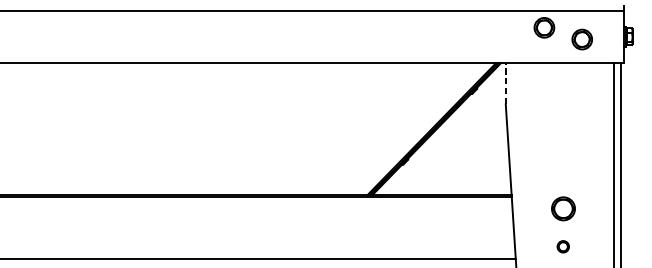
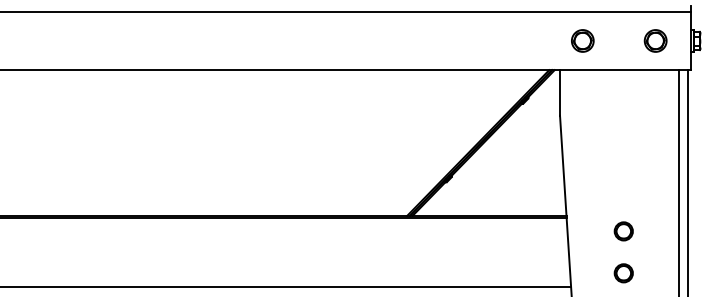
part: (544, 27) -> (582, 40), moved
part: (582, 39) -> (655, 40), moved
line: (506, 83) -> (560, 92), dashed -> solid
part: (563, 208) -> (623, 231), size x0.71
part: (563, 246) -> (623, 273), size x1.43

